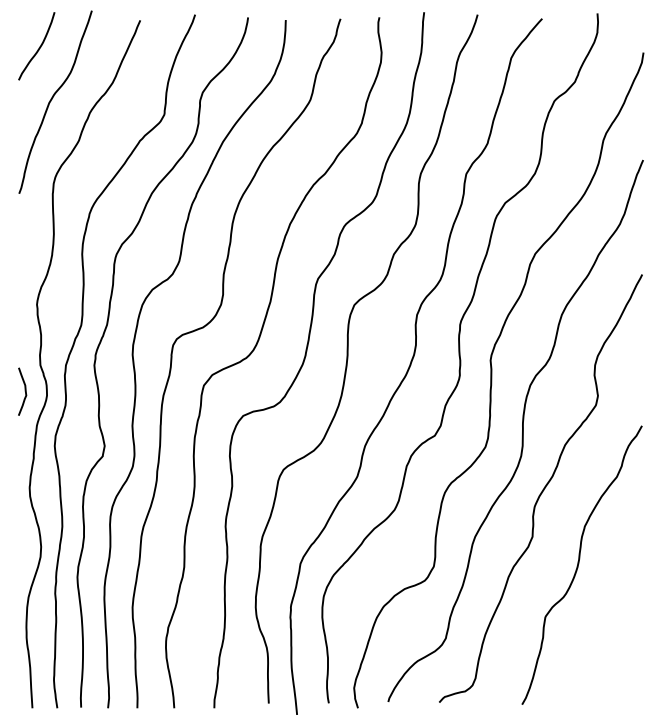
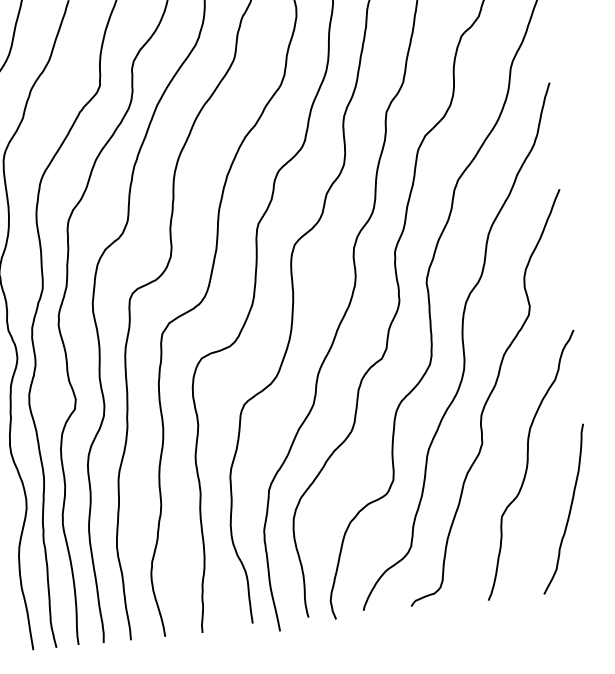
curve: (617, 618) -> (569, 511), added

